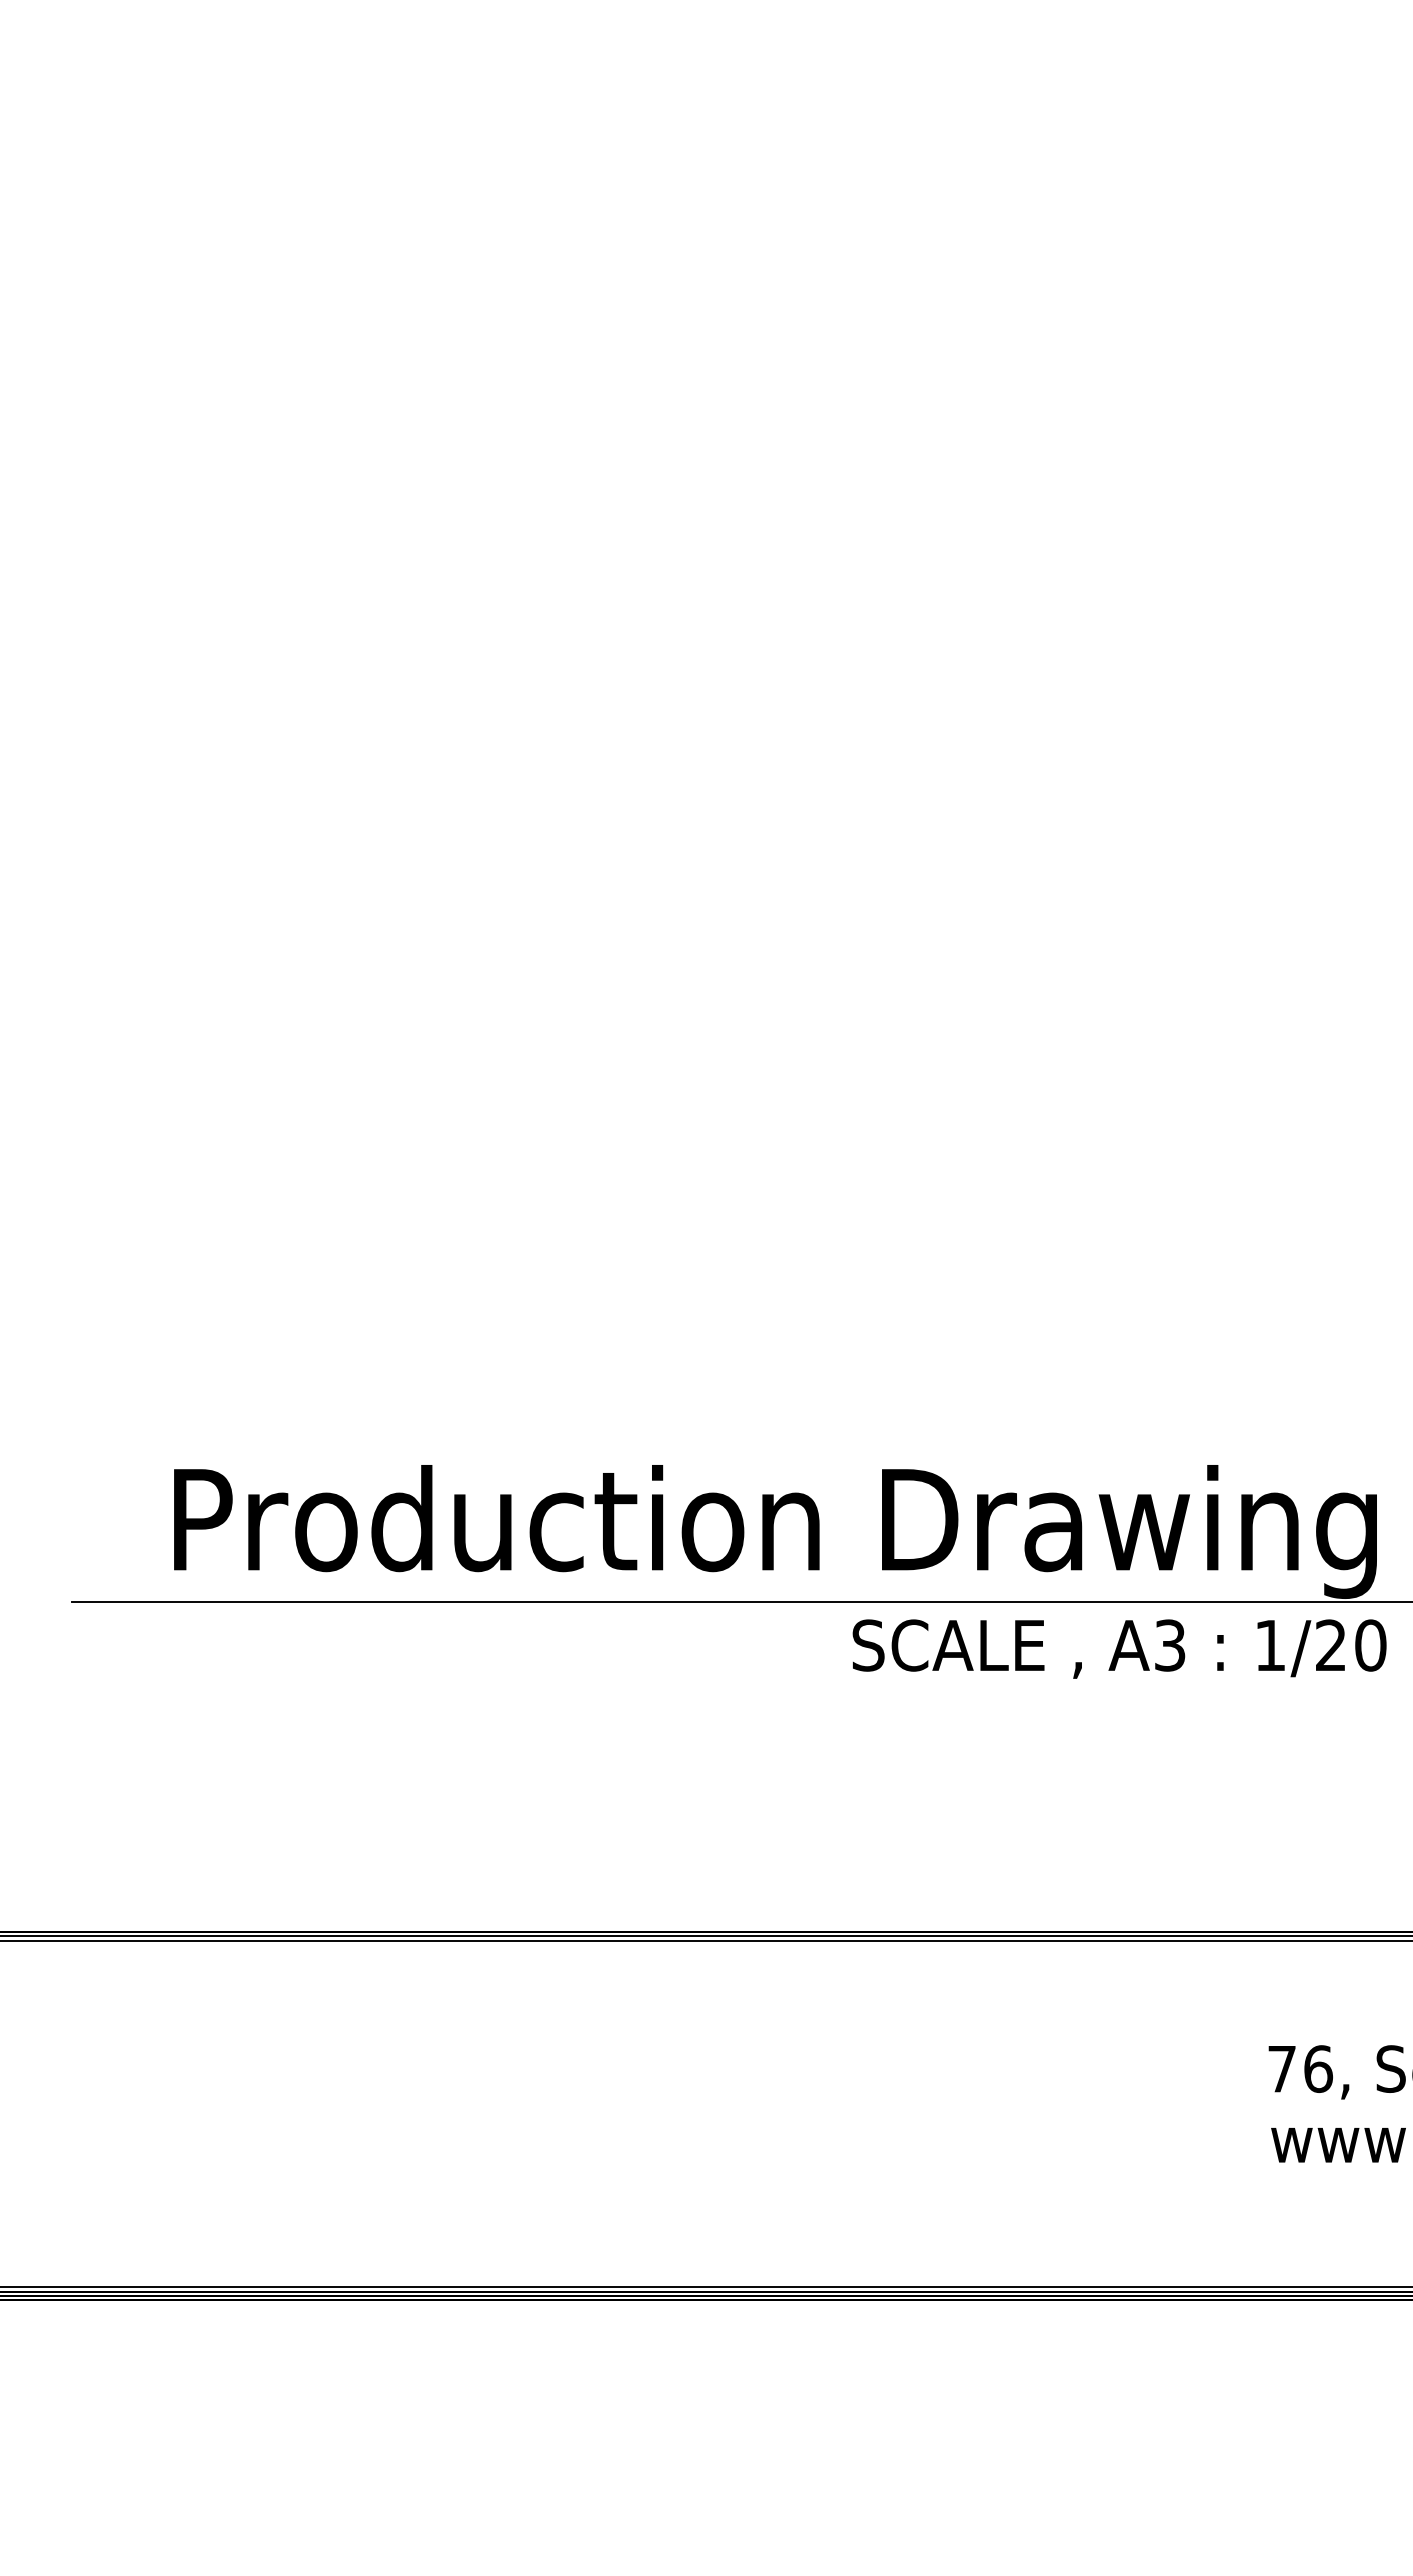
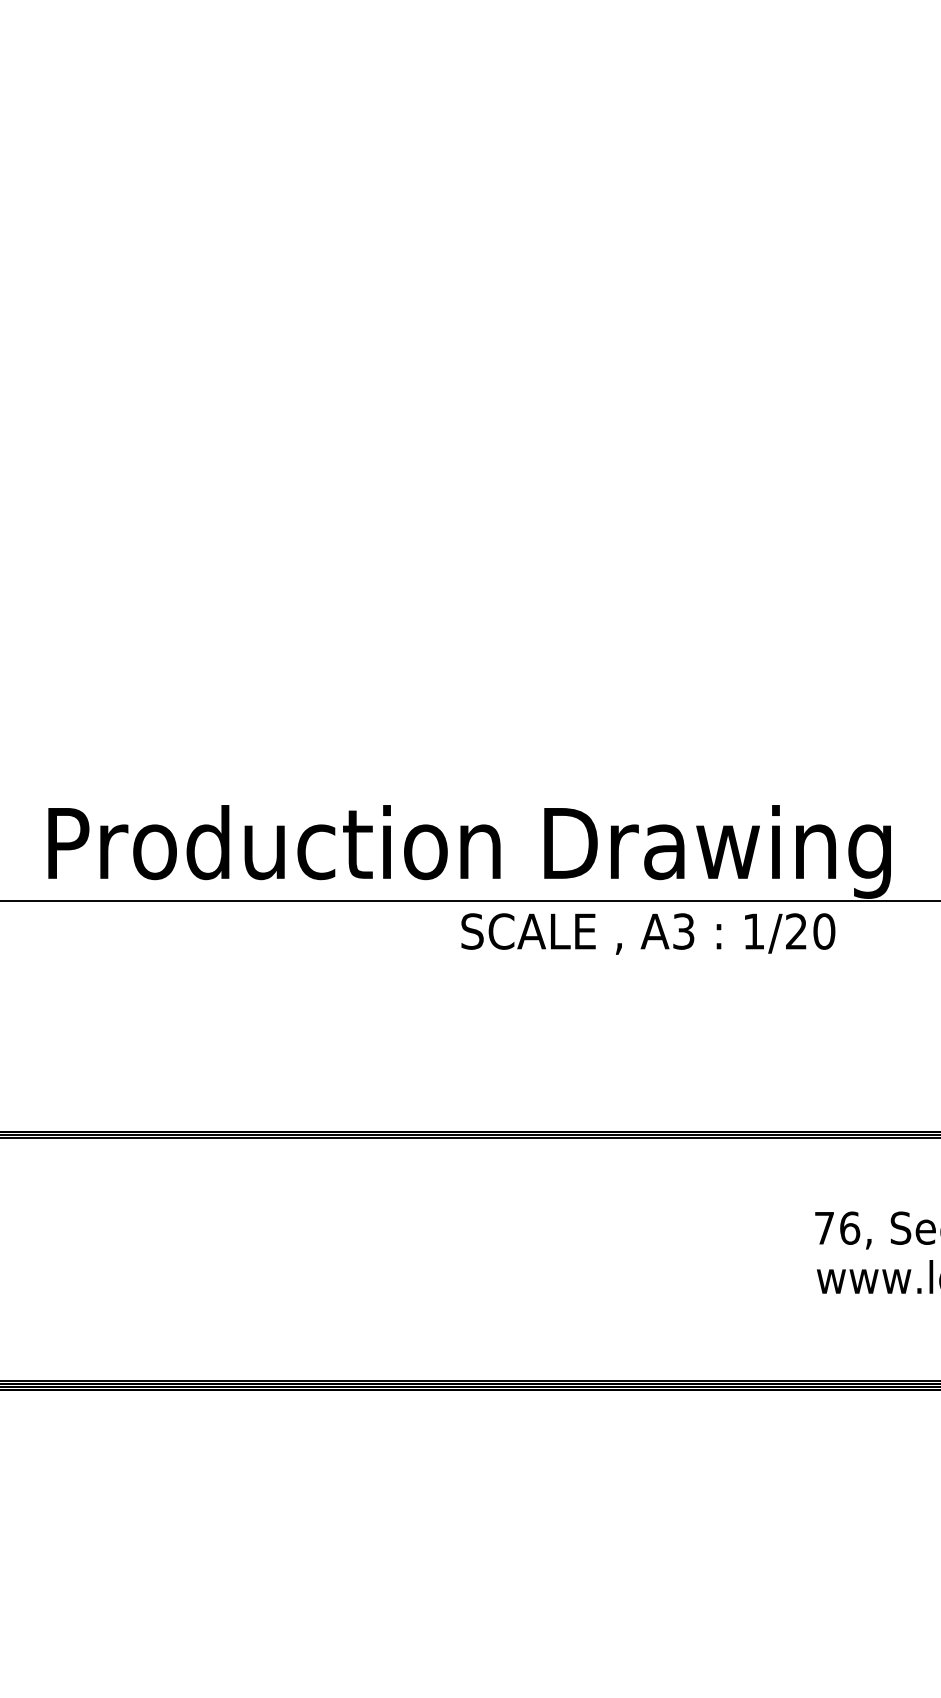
text: (1119, 1648) -> (648, 933), moved

